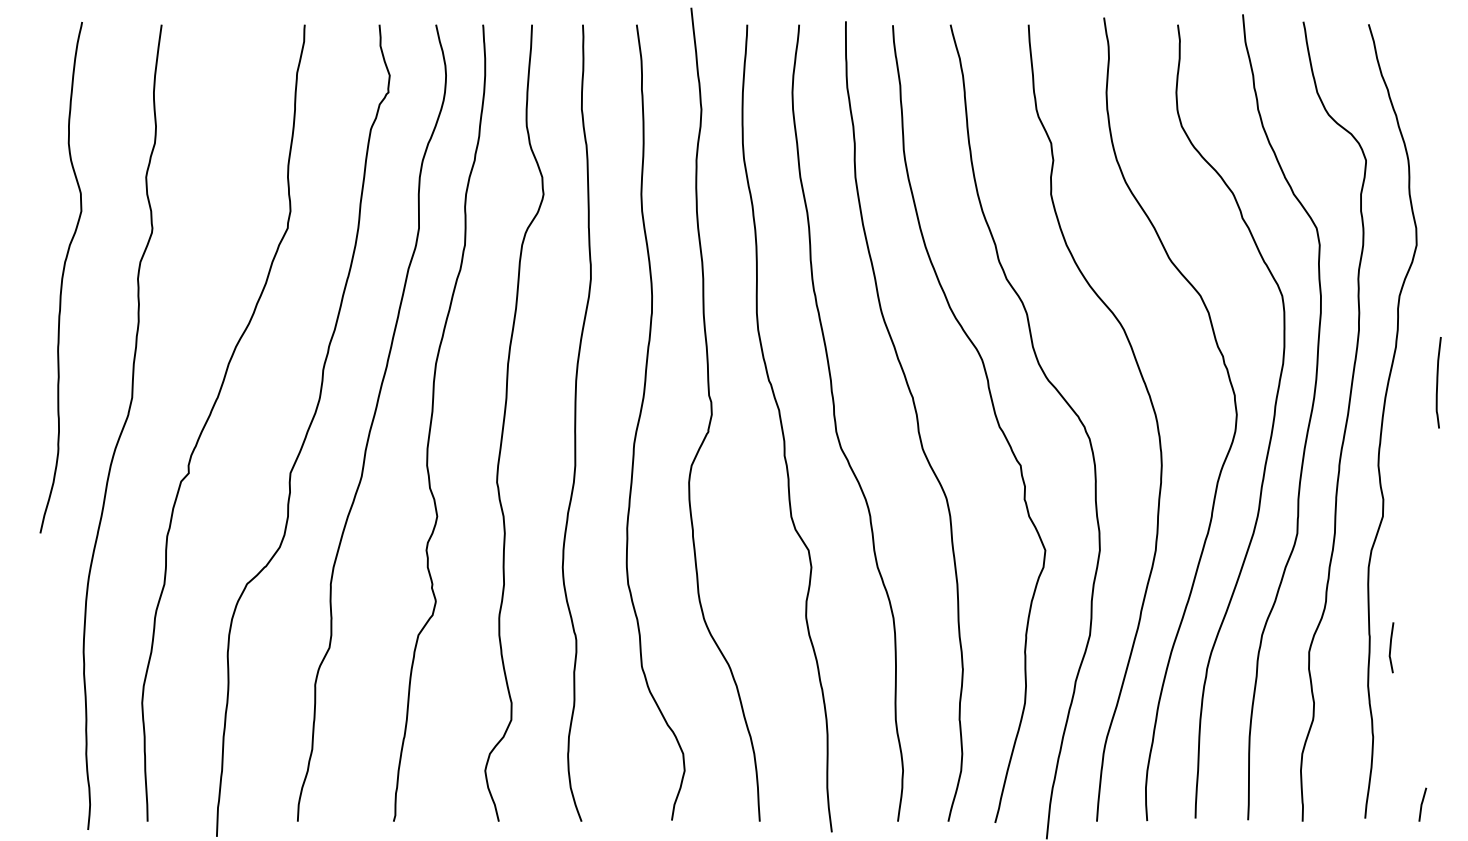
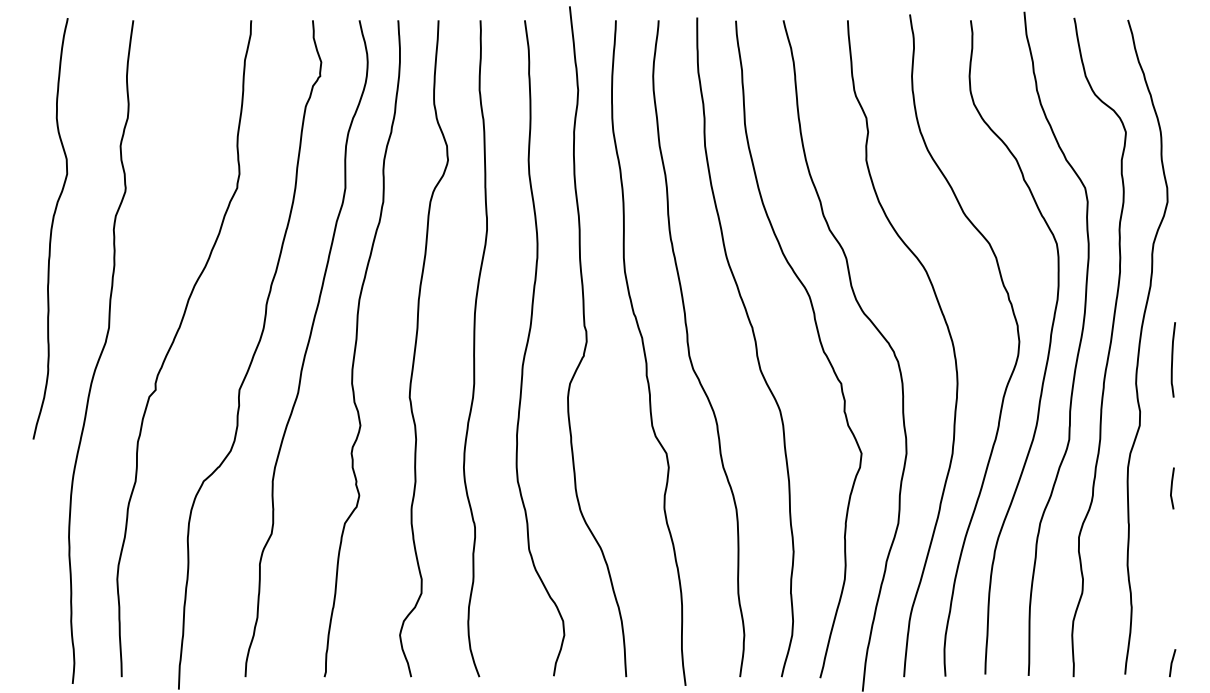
curve: (1438, 382) -> (1173, 359), moved
line: (1391, 647) -> (1172, 488), moved

